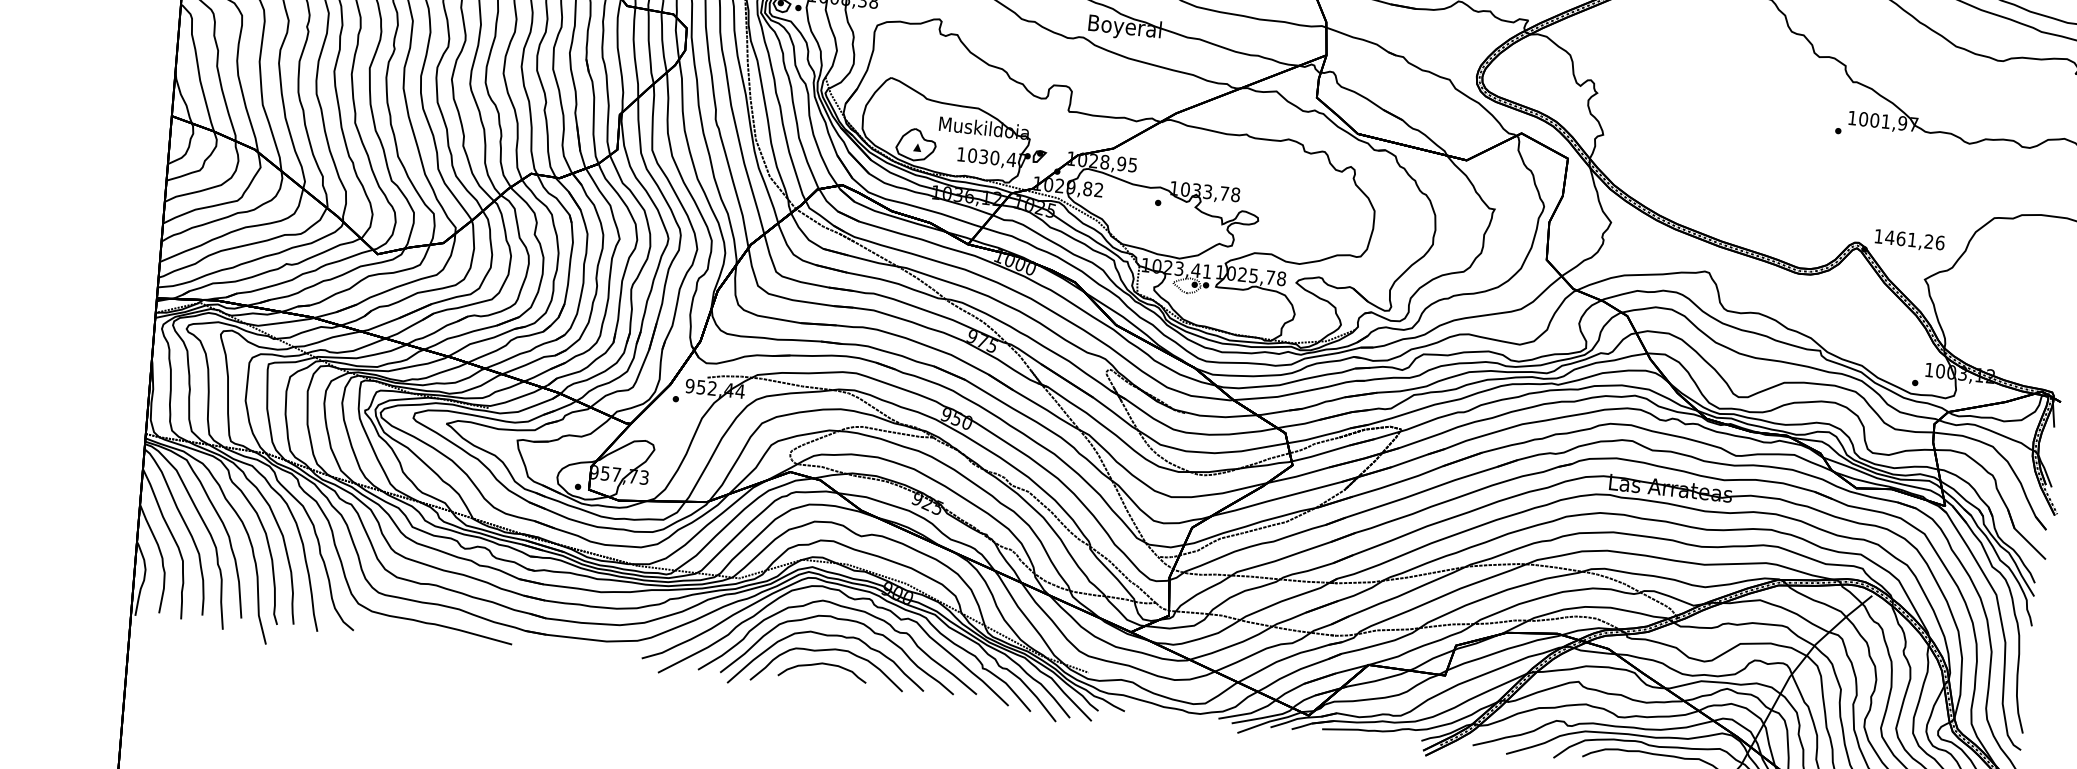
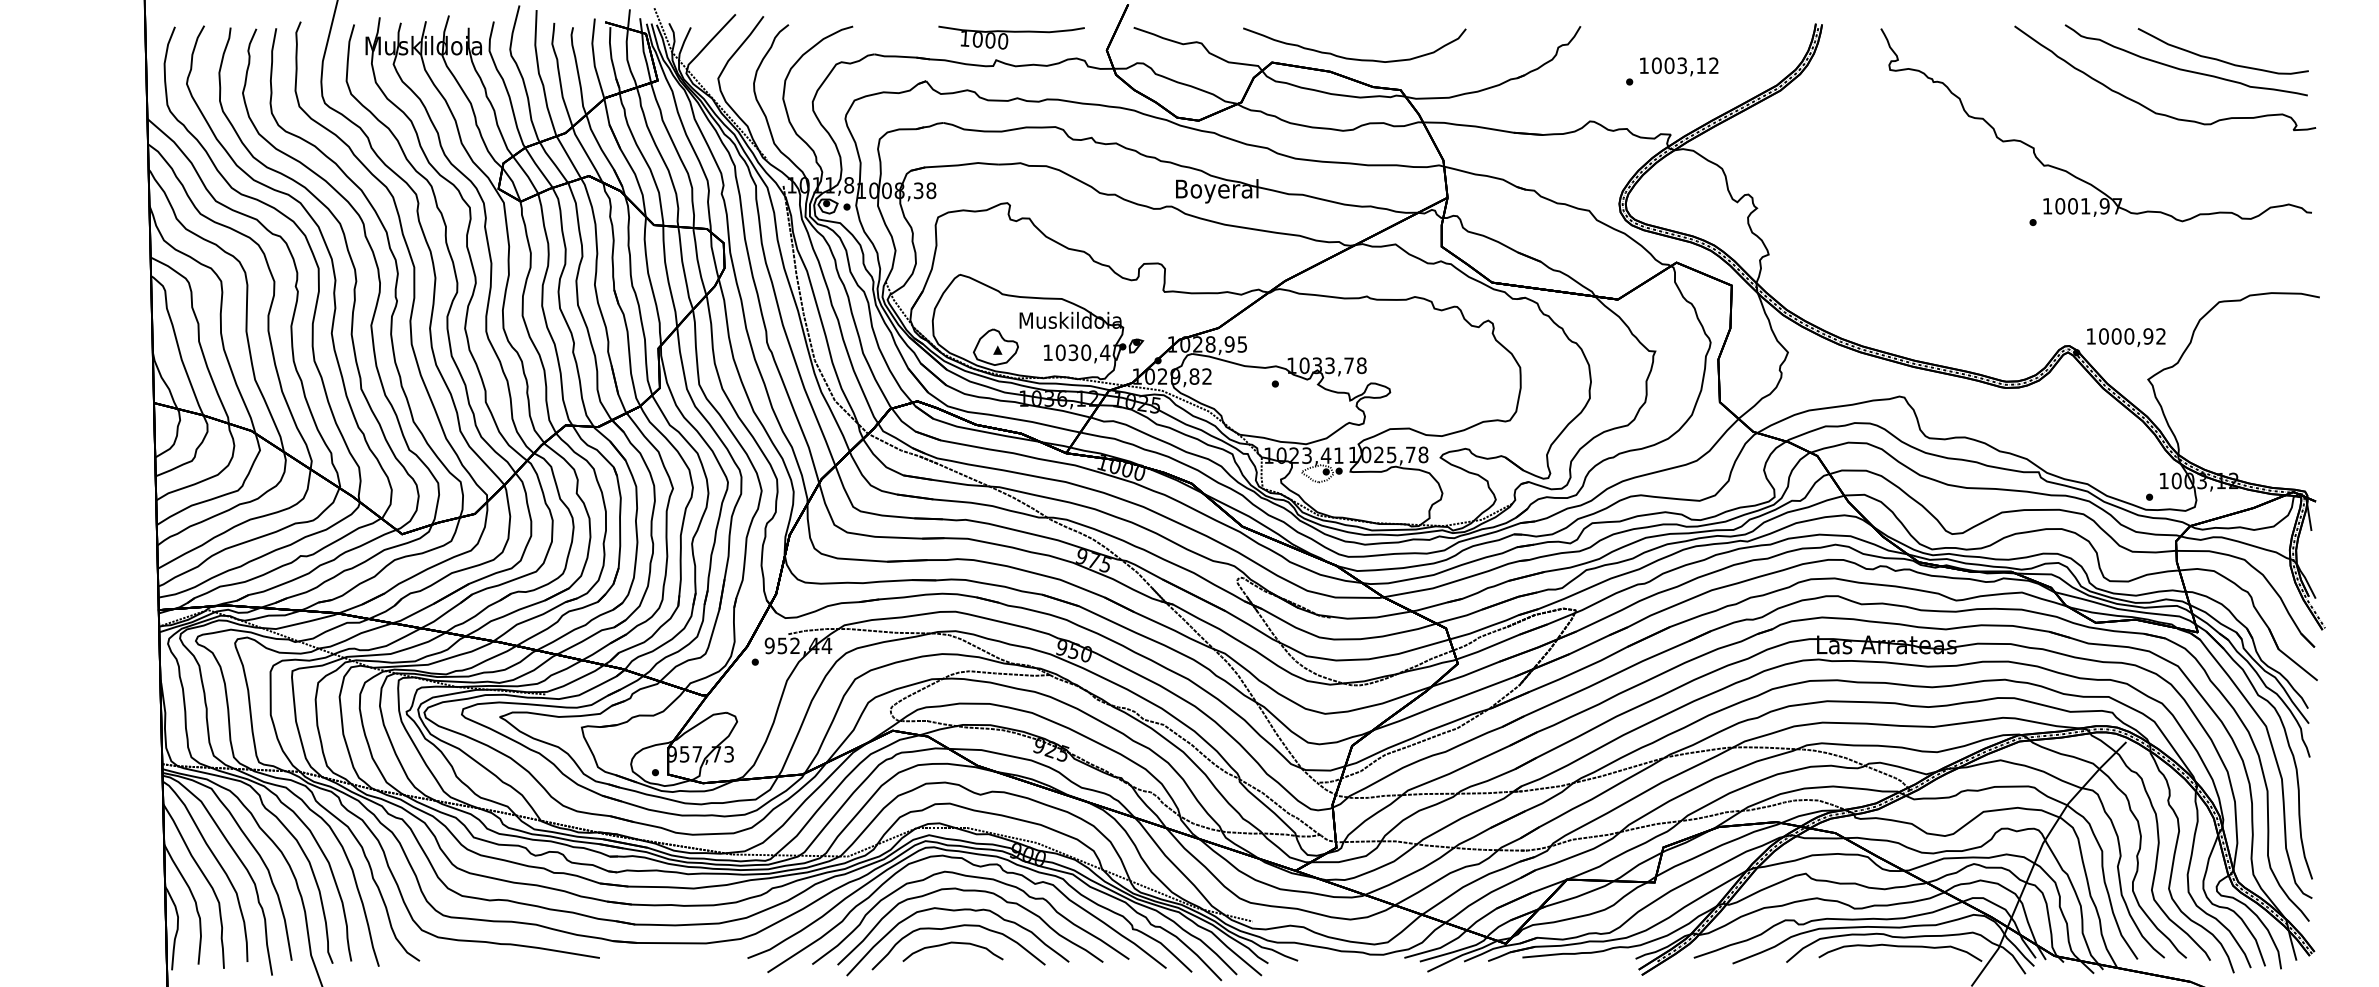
text: (1915, 240) -> (2132, 336), 1461,26 -> 1000,92

